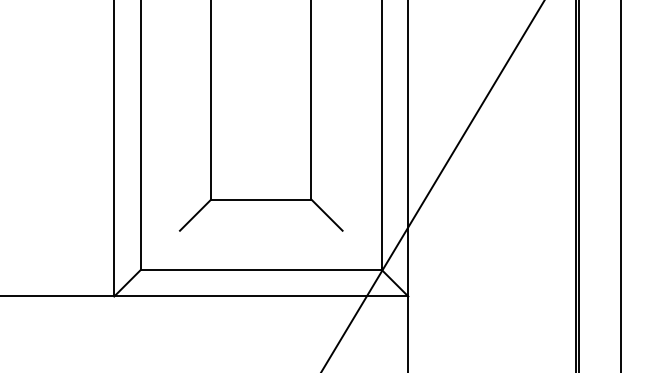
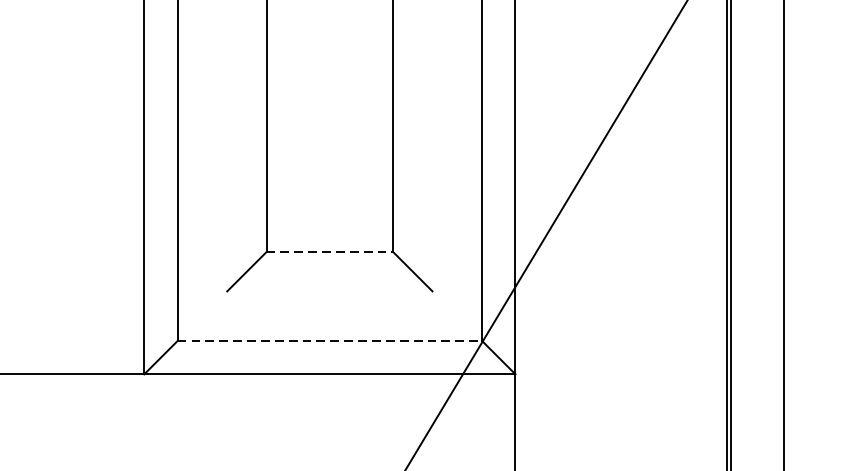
line: (261, 199) -> (330, 251), solid -> dashed
line: (261, 270) -> (330, 341), solid -> dashed

